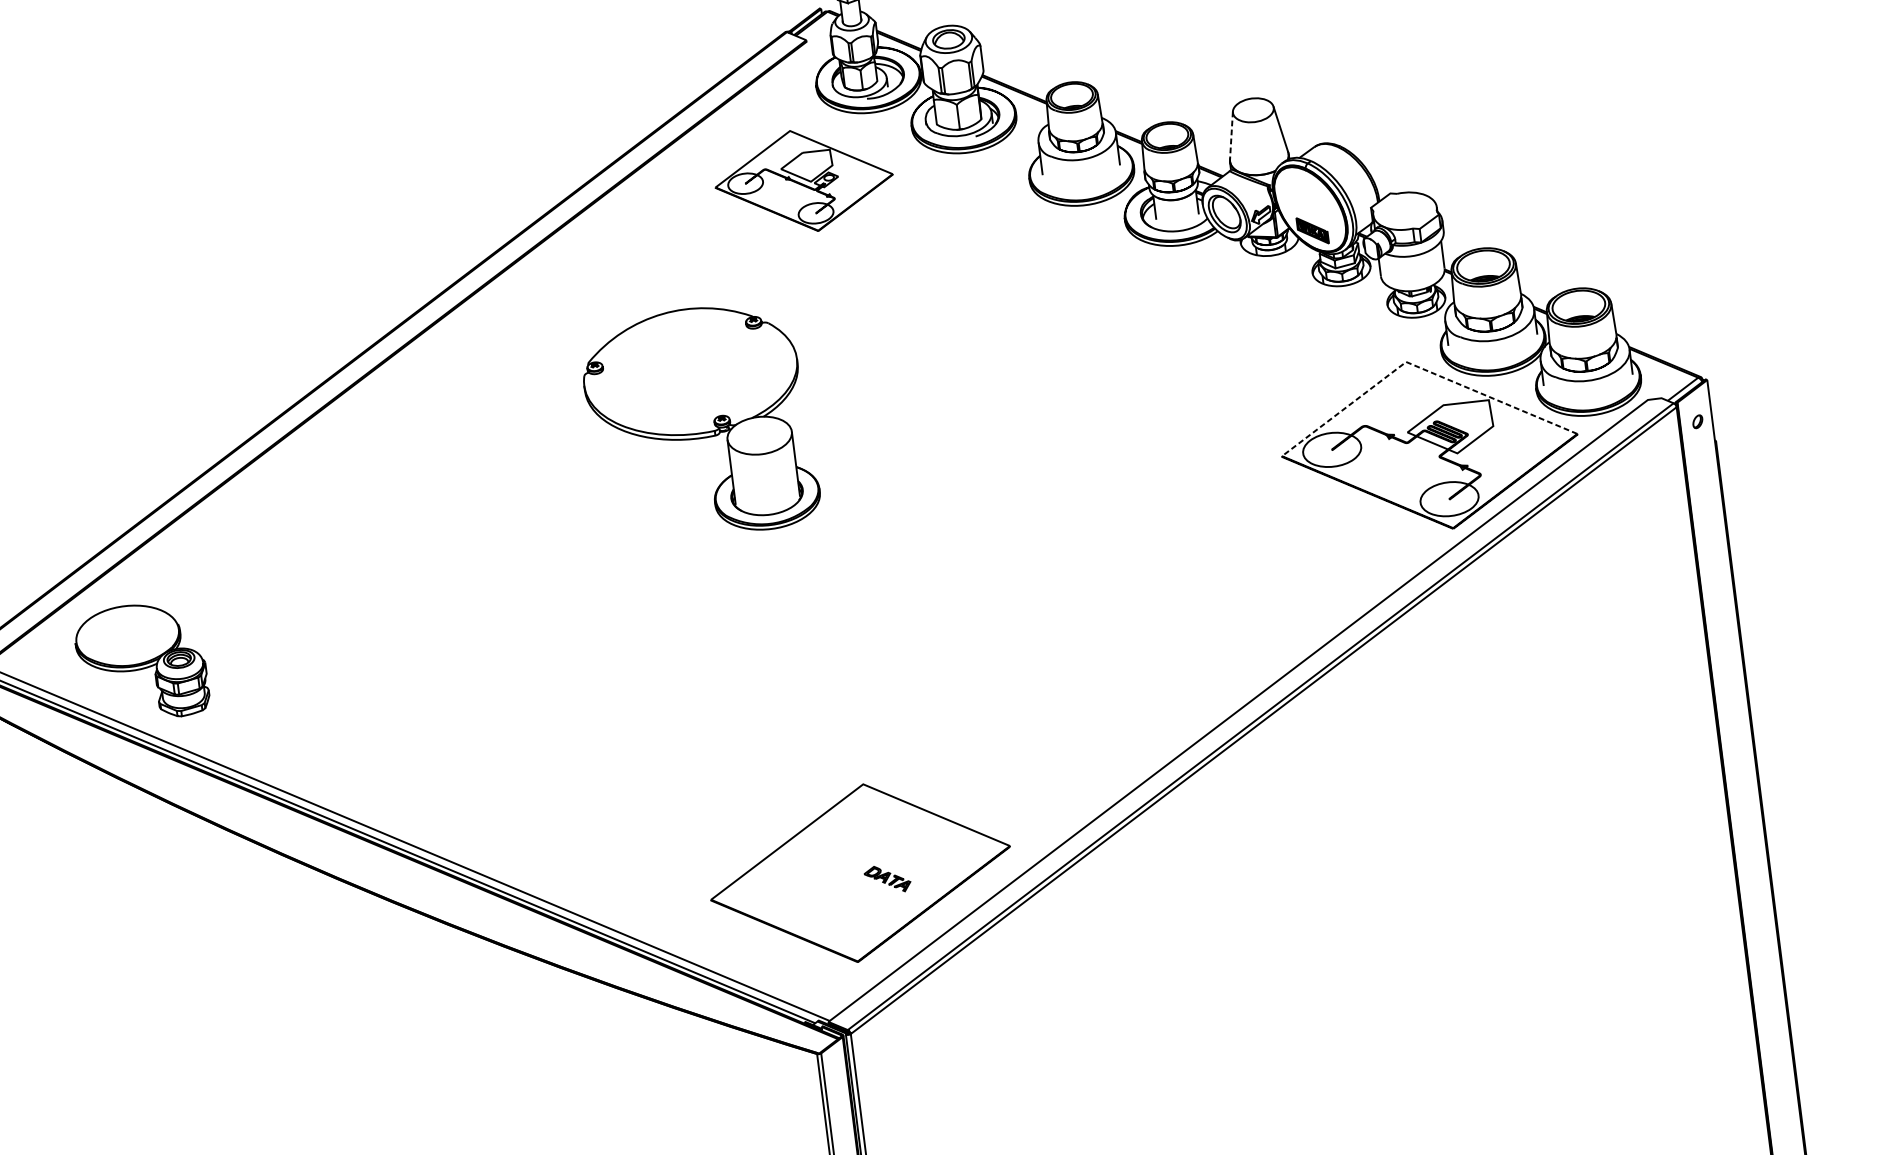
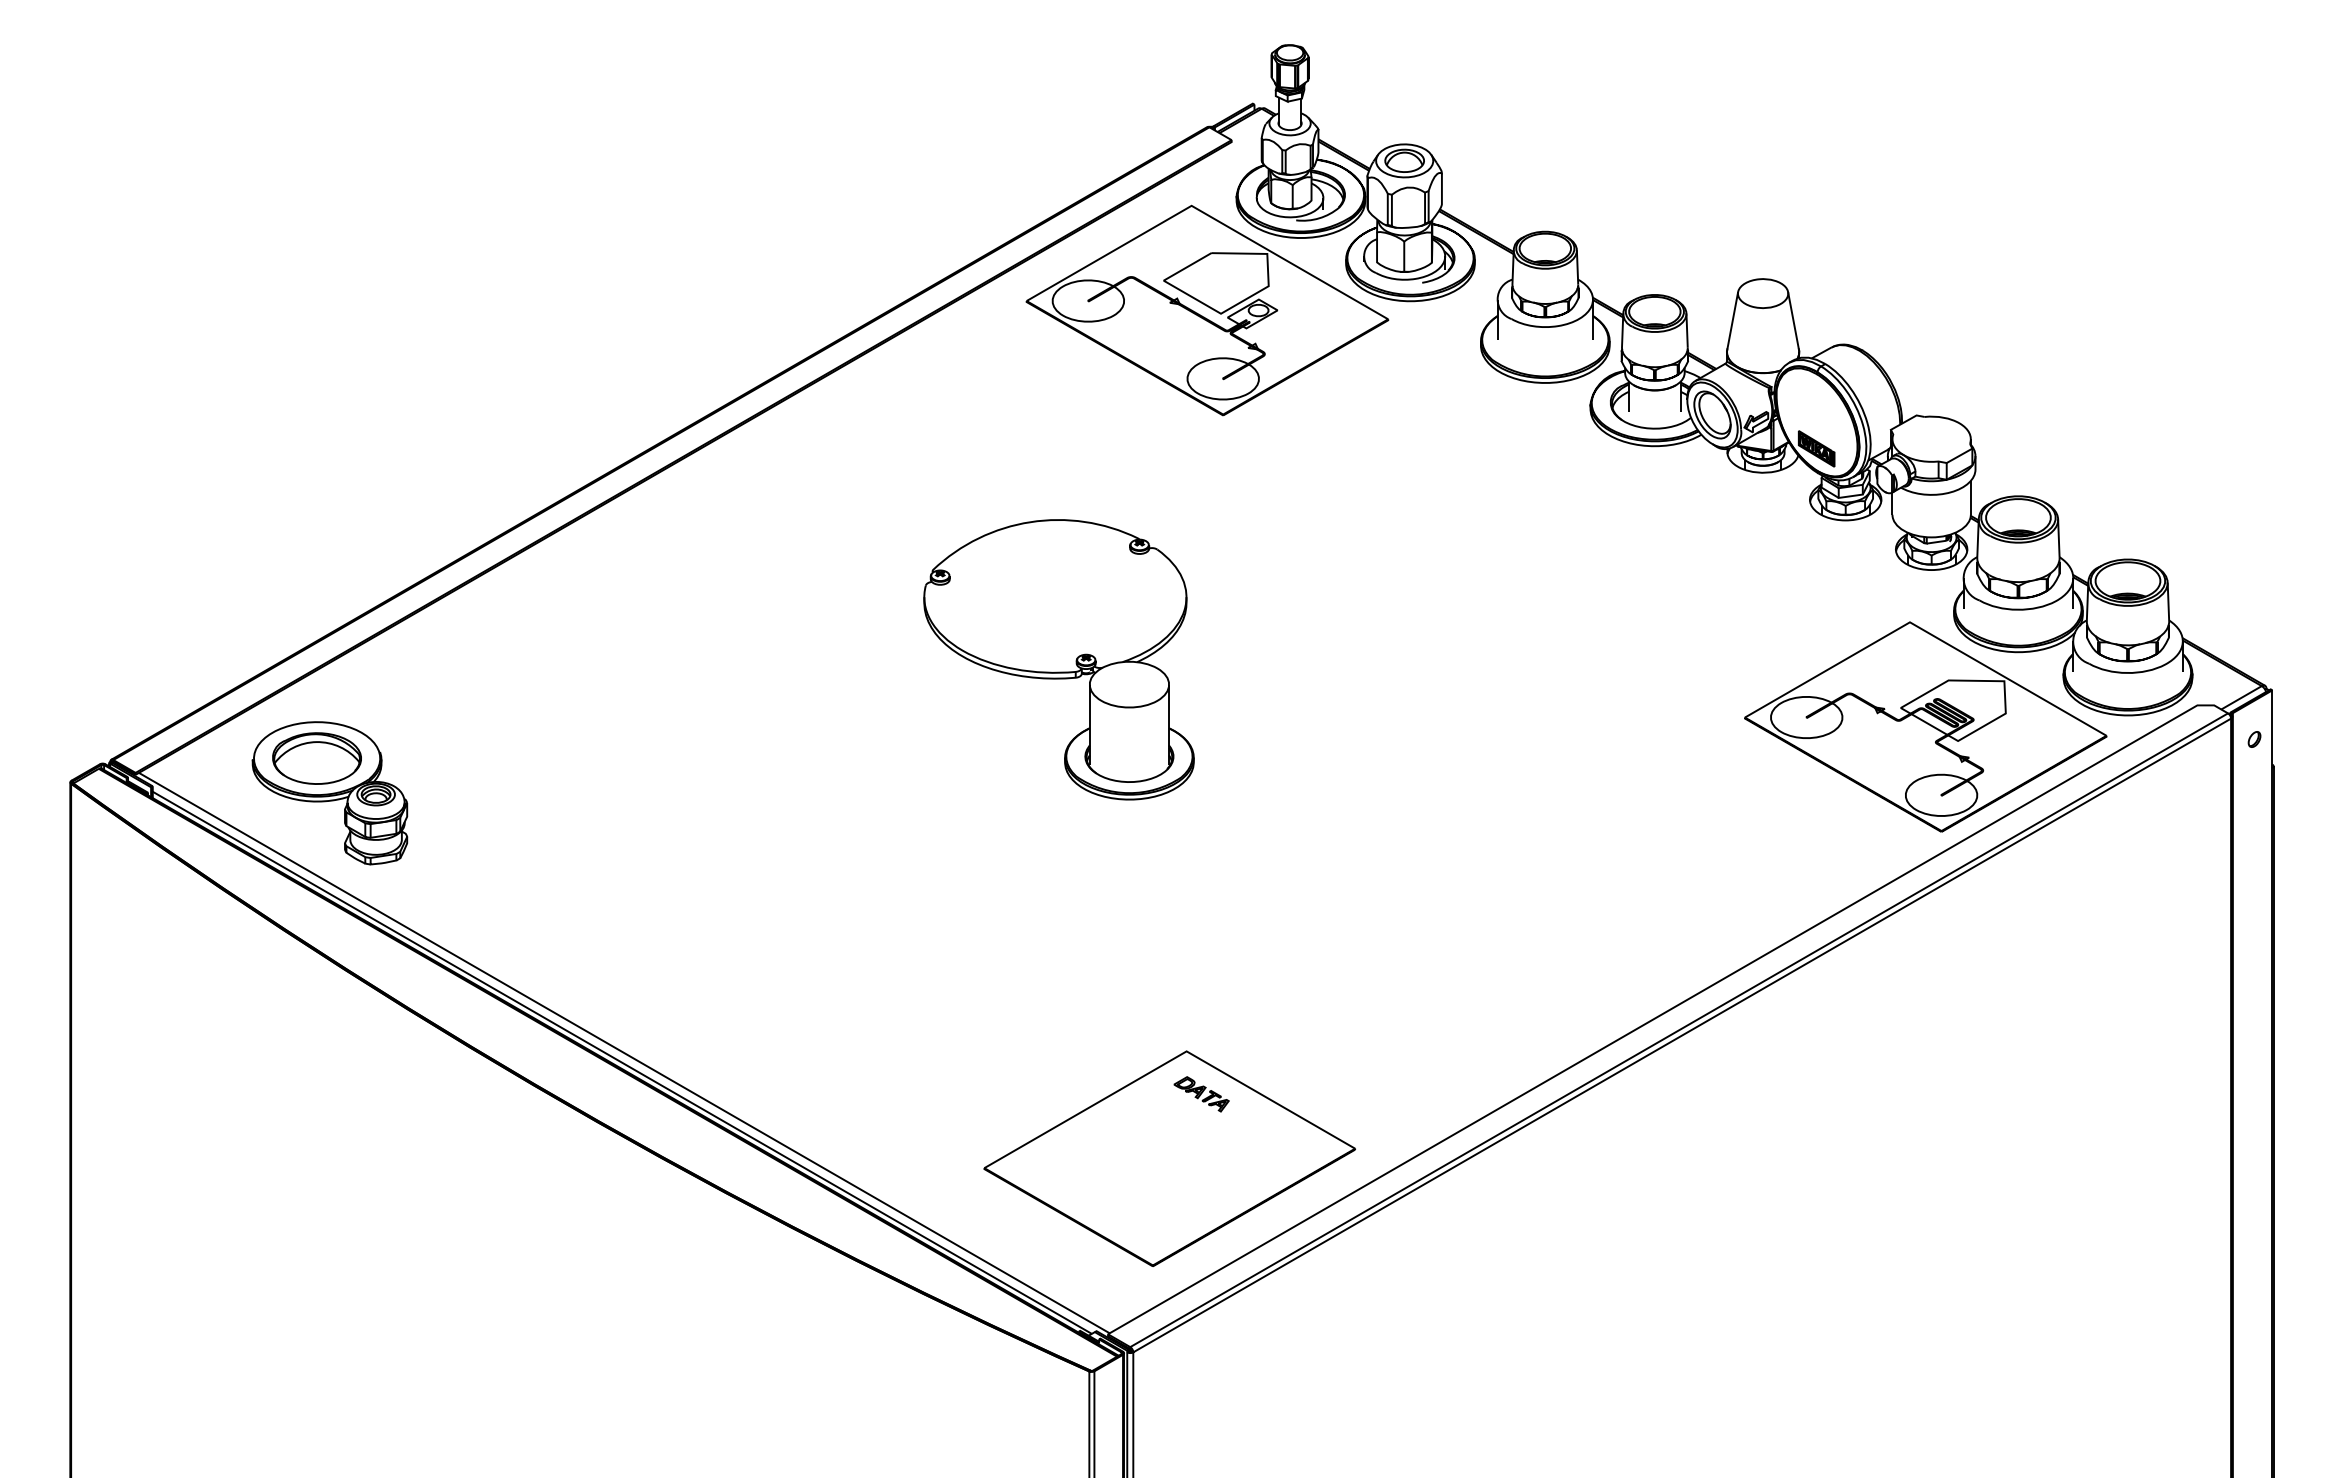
line: (1231, 136) -> (1732, 321), dashed -> solid
part: (804, 180) -> (1207, 310), size x1.67
line: (1418, 367) -> (1924, 630), dashed -> solid
part: (699, 422) -> (1058, 659), moved
part: (127, 635) -> (316, 758), added
part: (887, 879) -> (1201, 1094), moved

